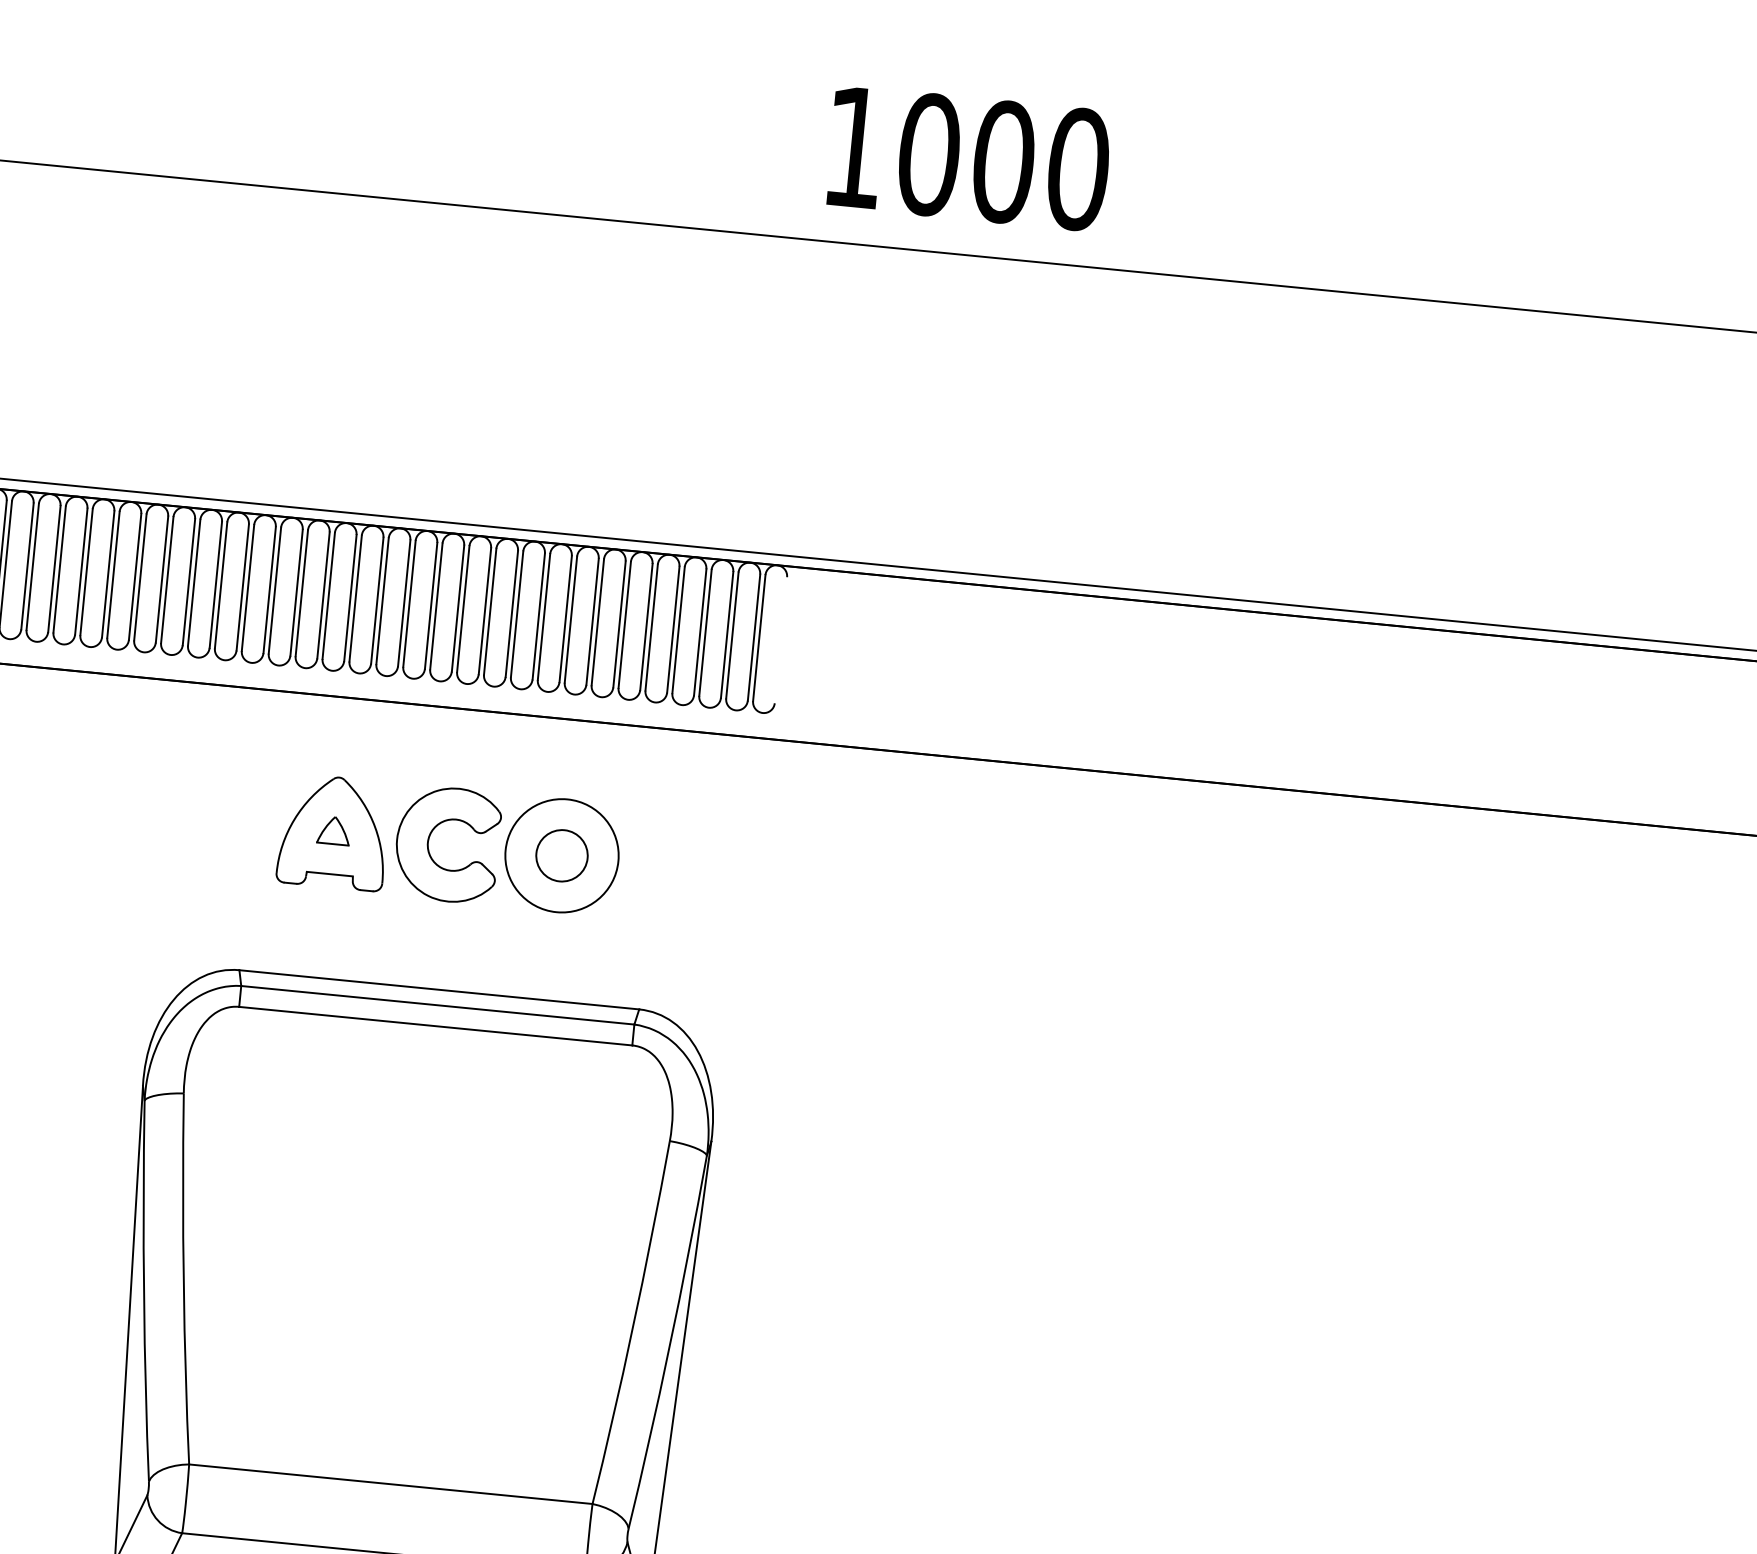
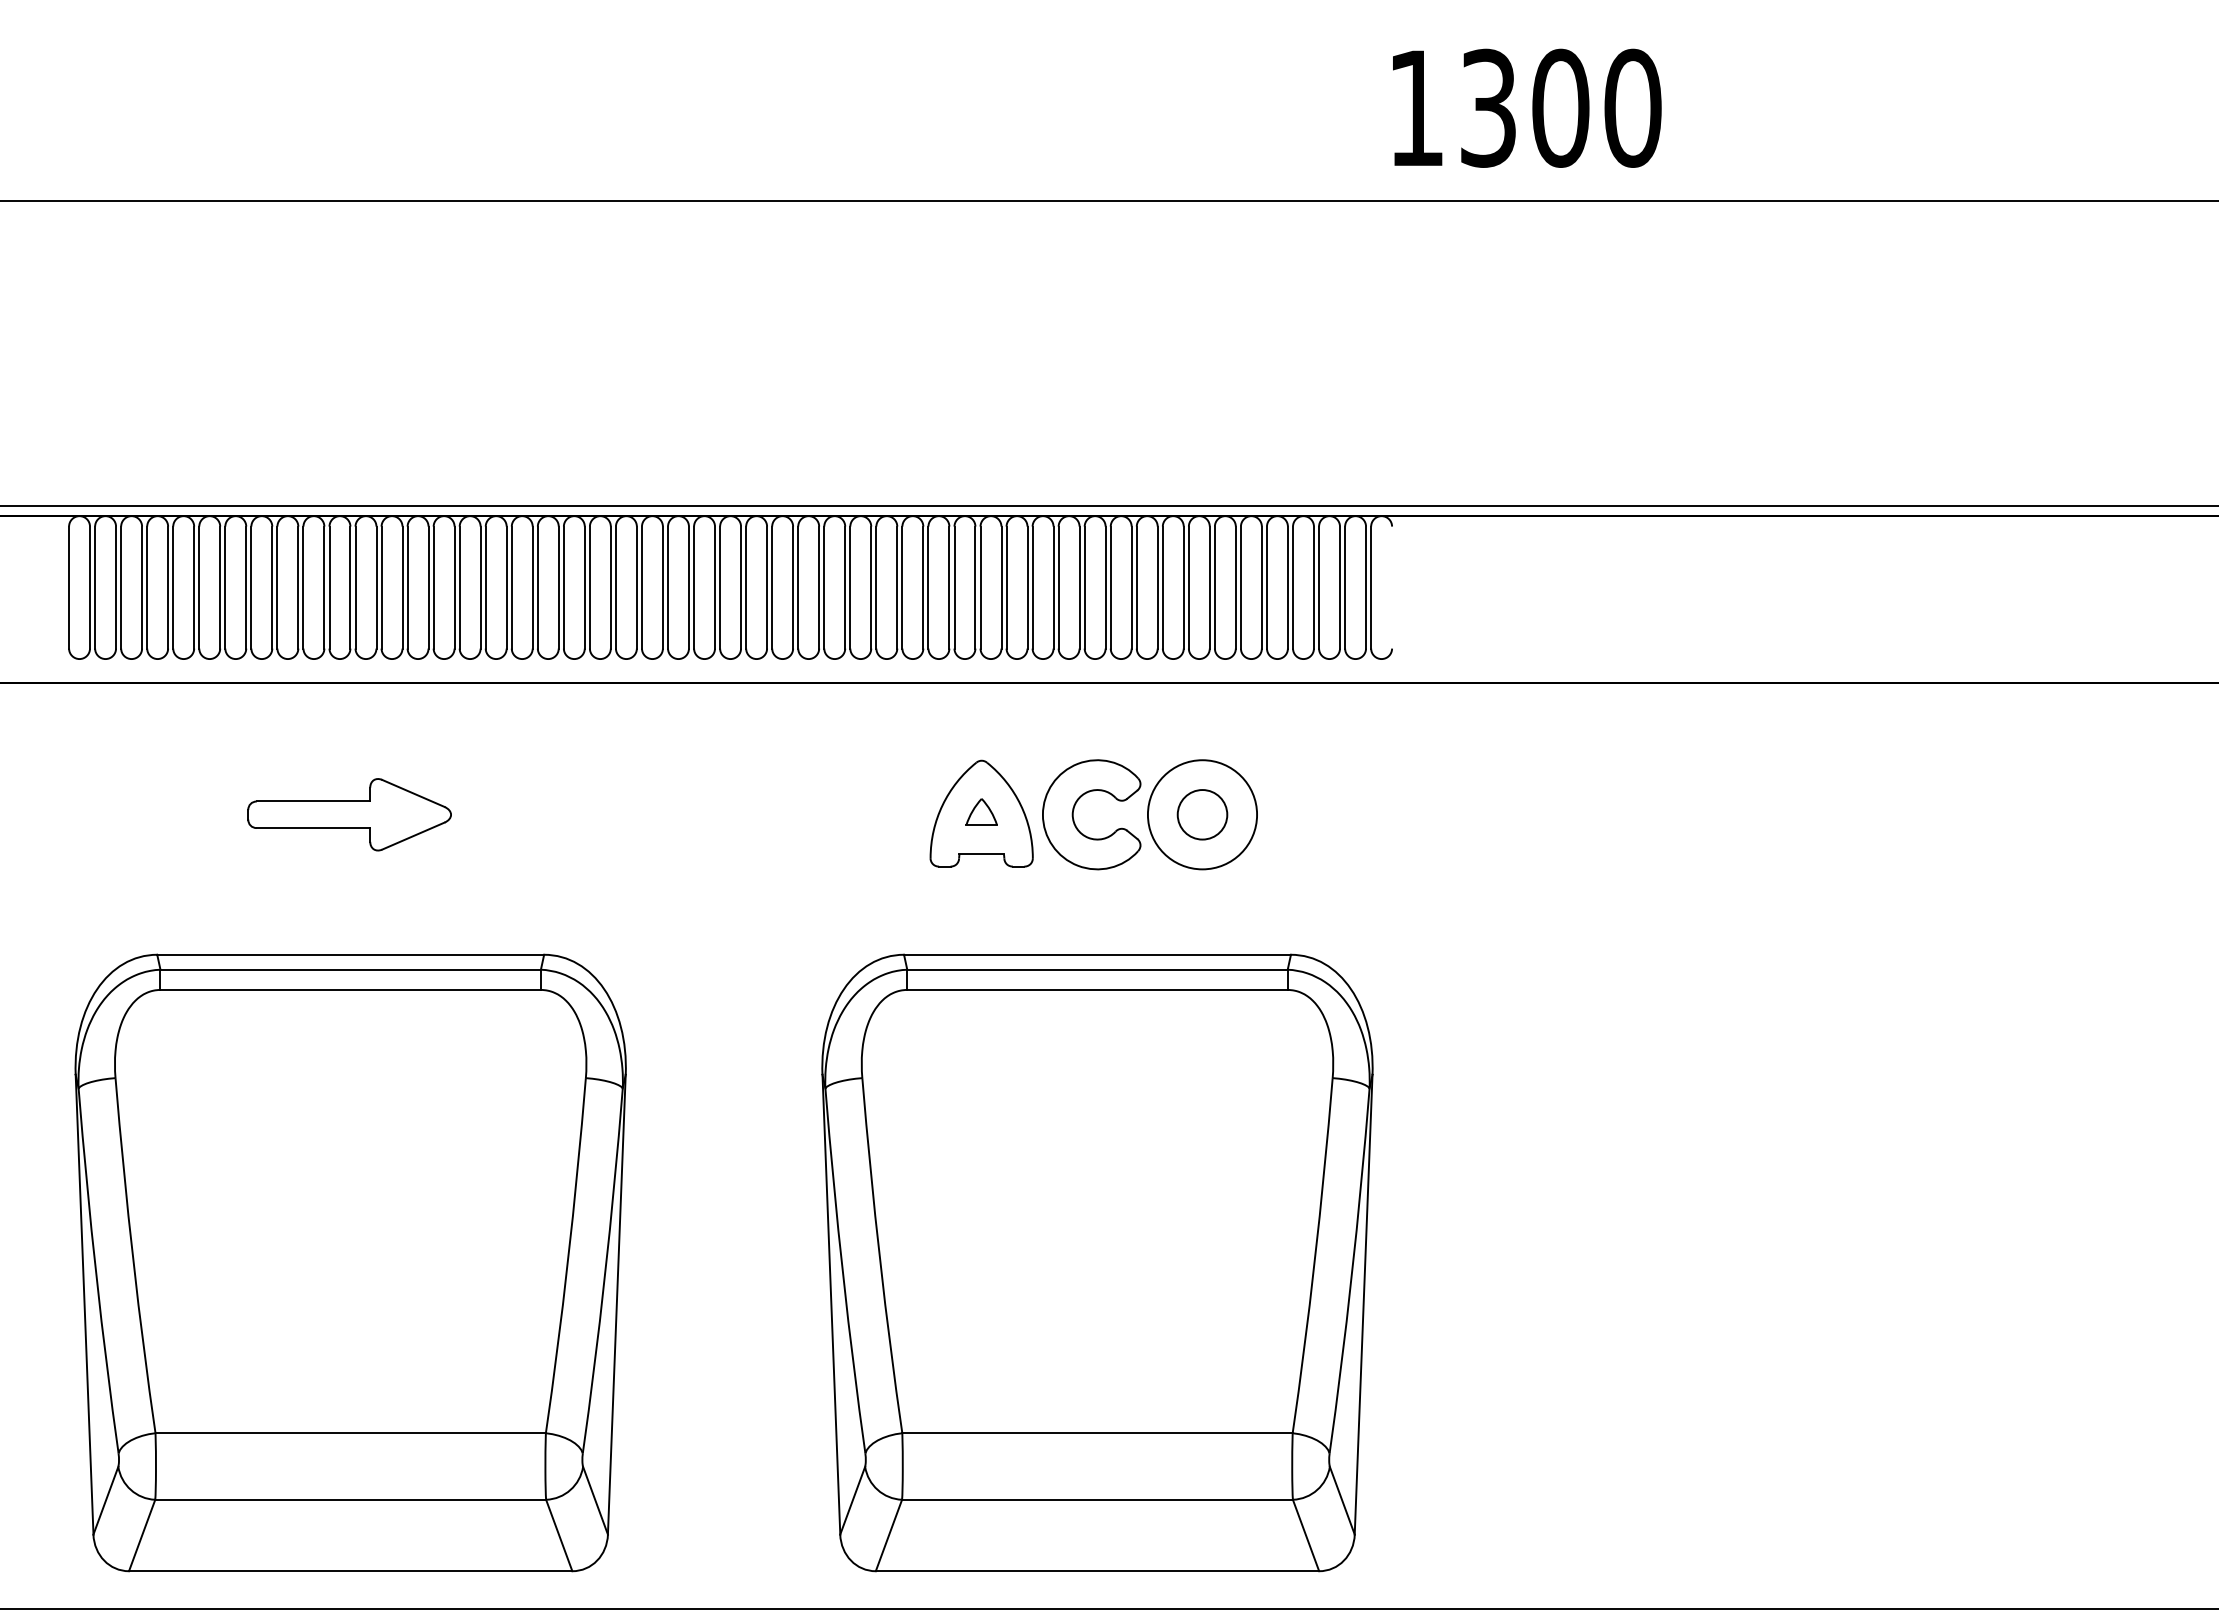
text: (929, 153) -> (1488, 107), 1000 -> 1300

